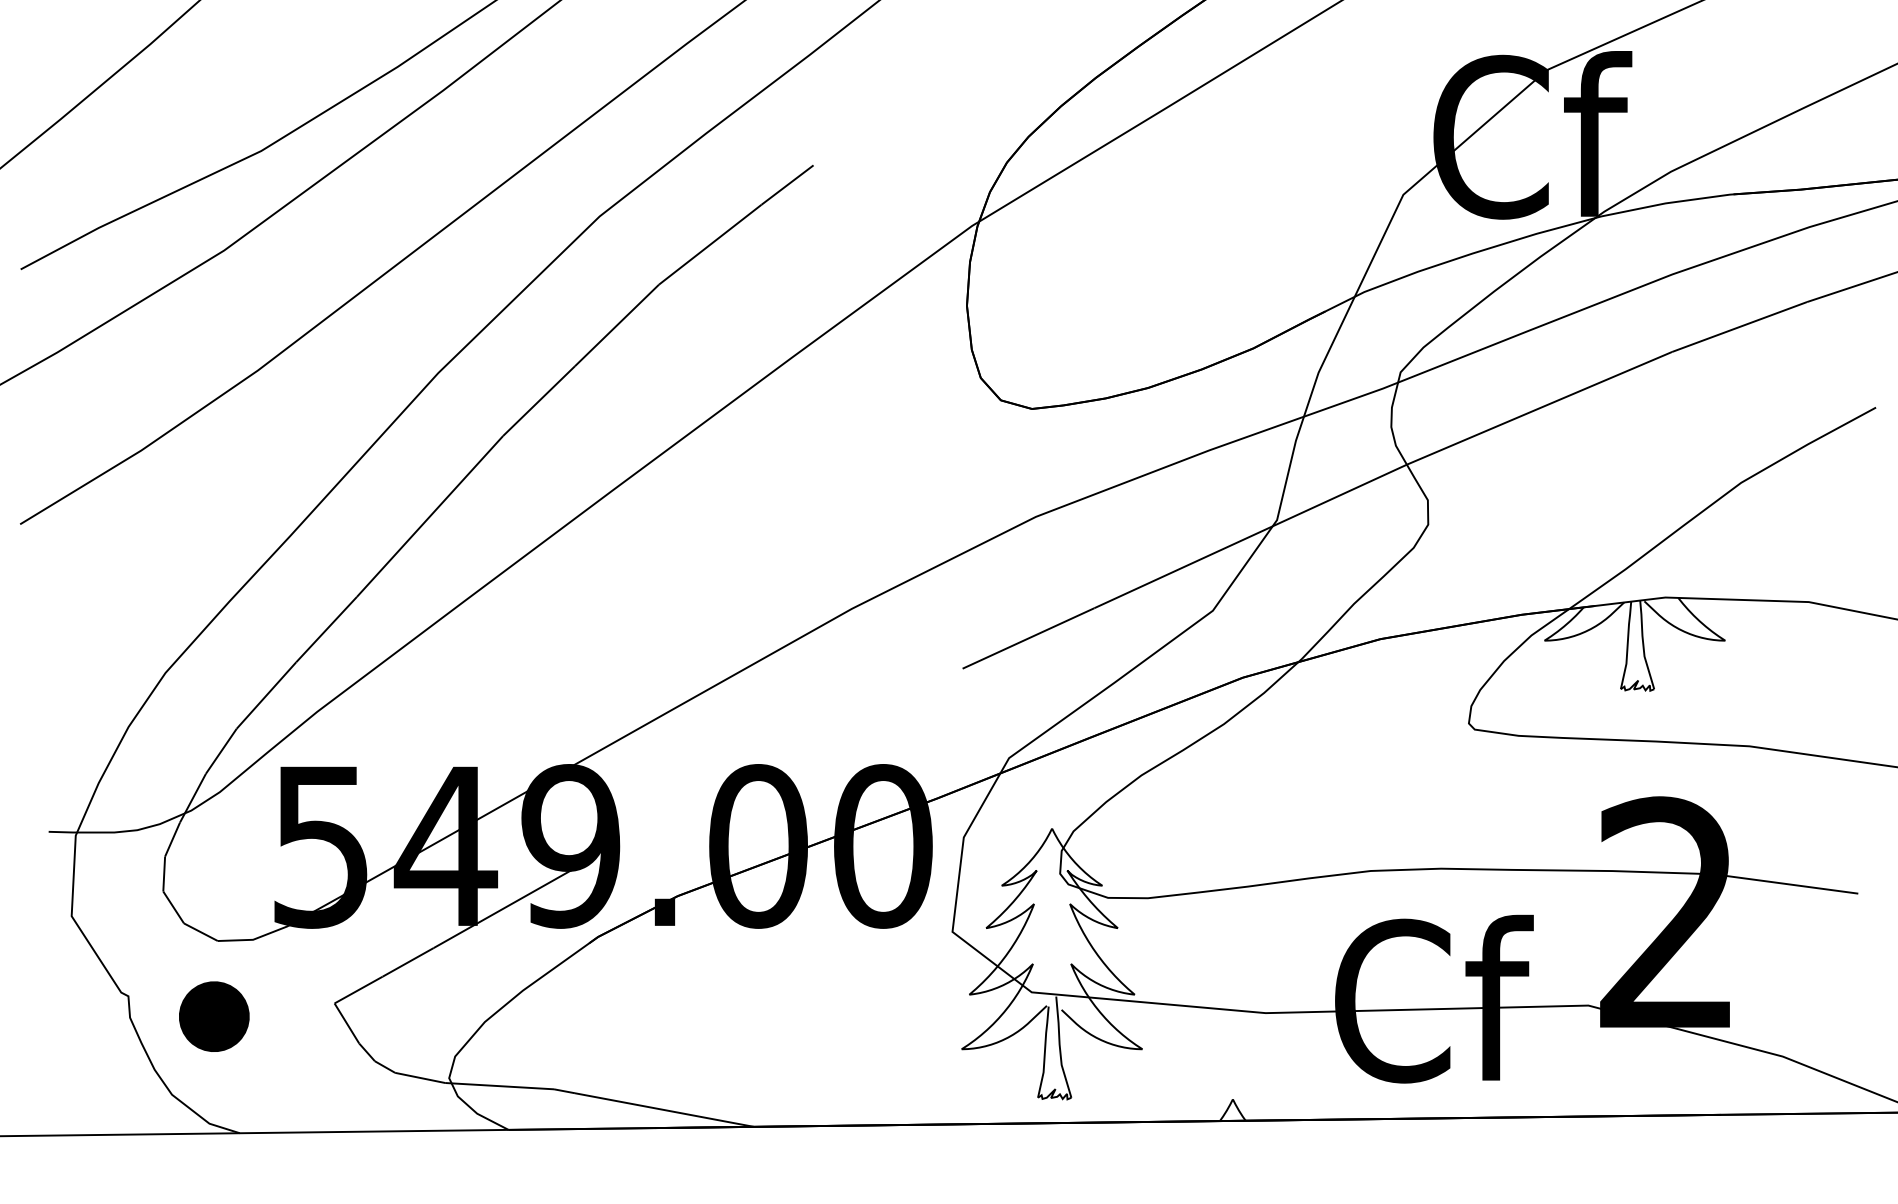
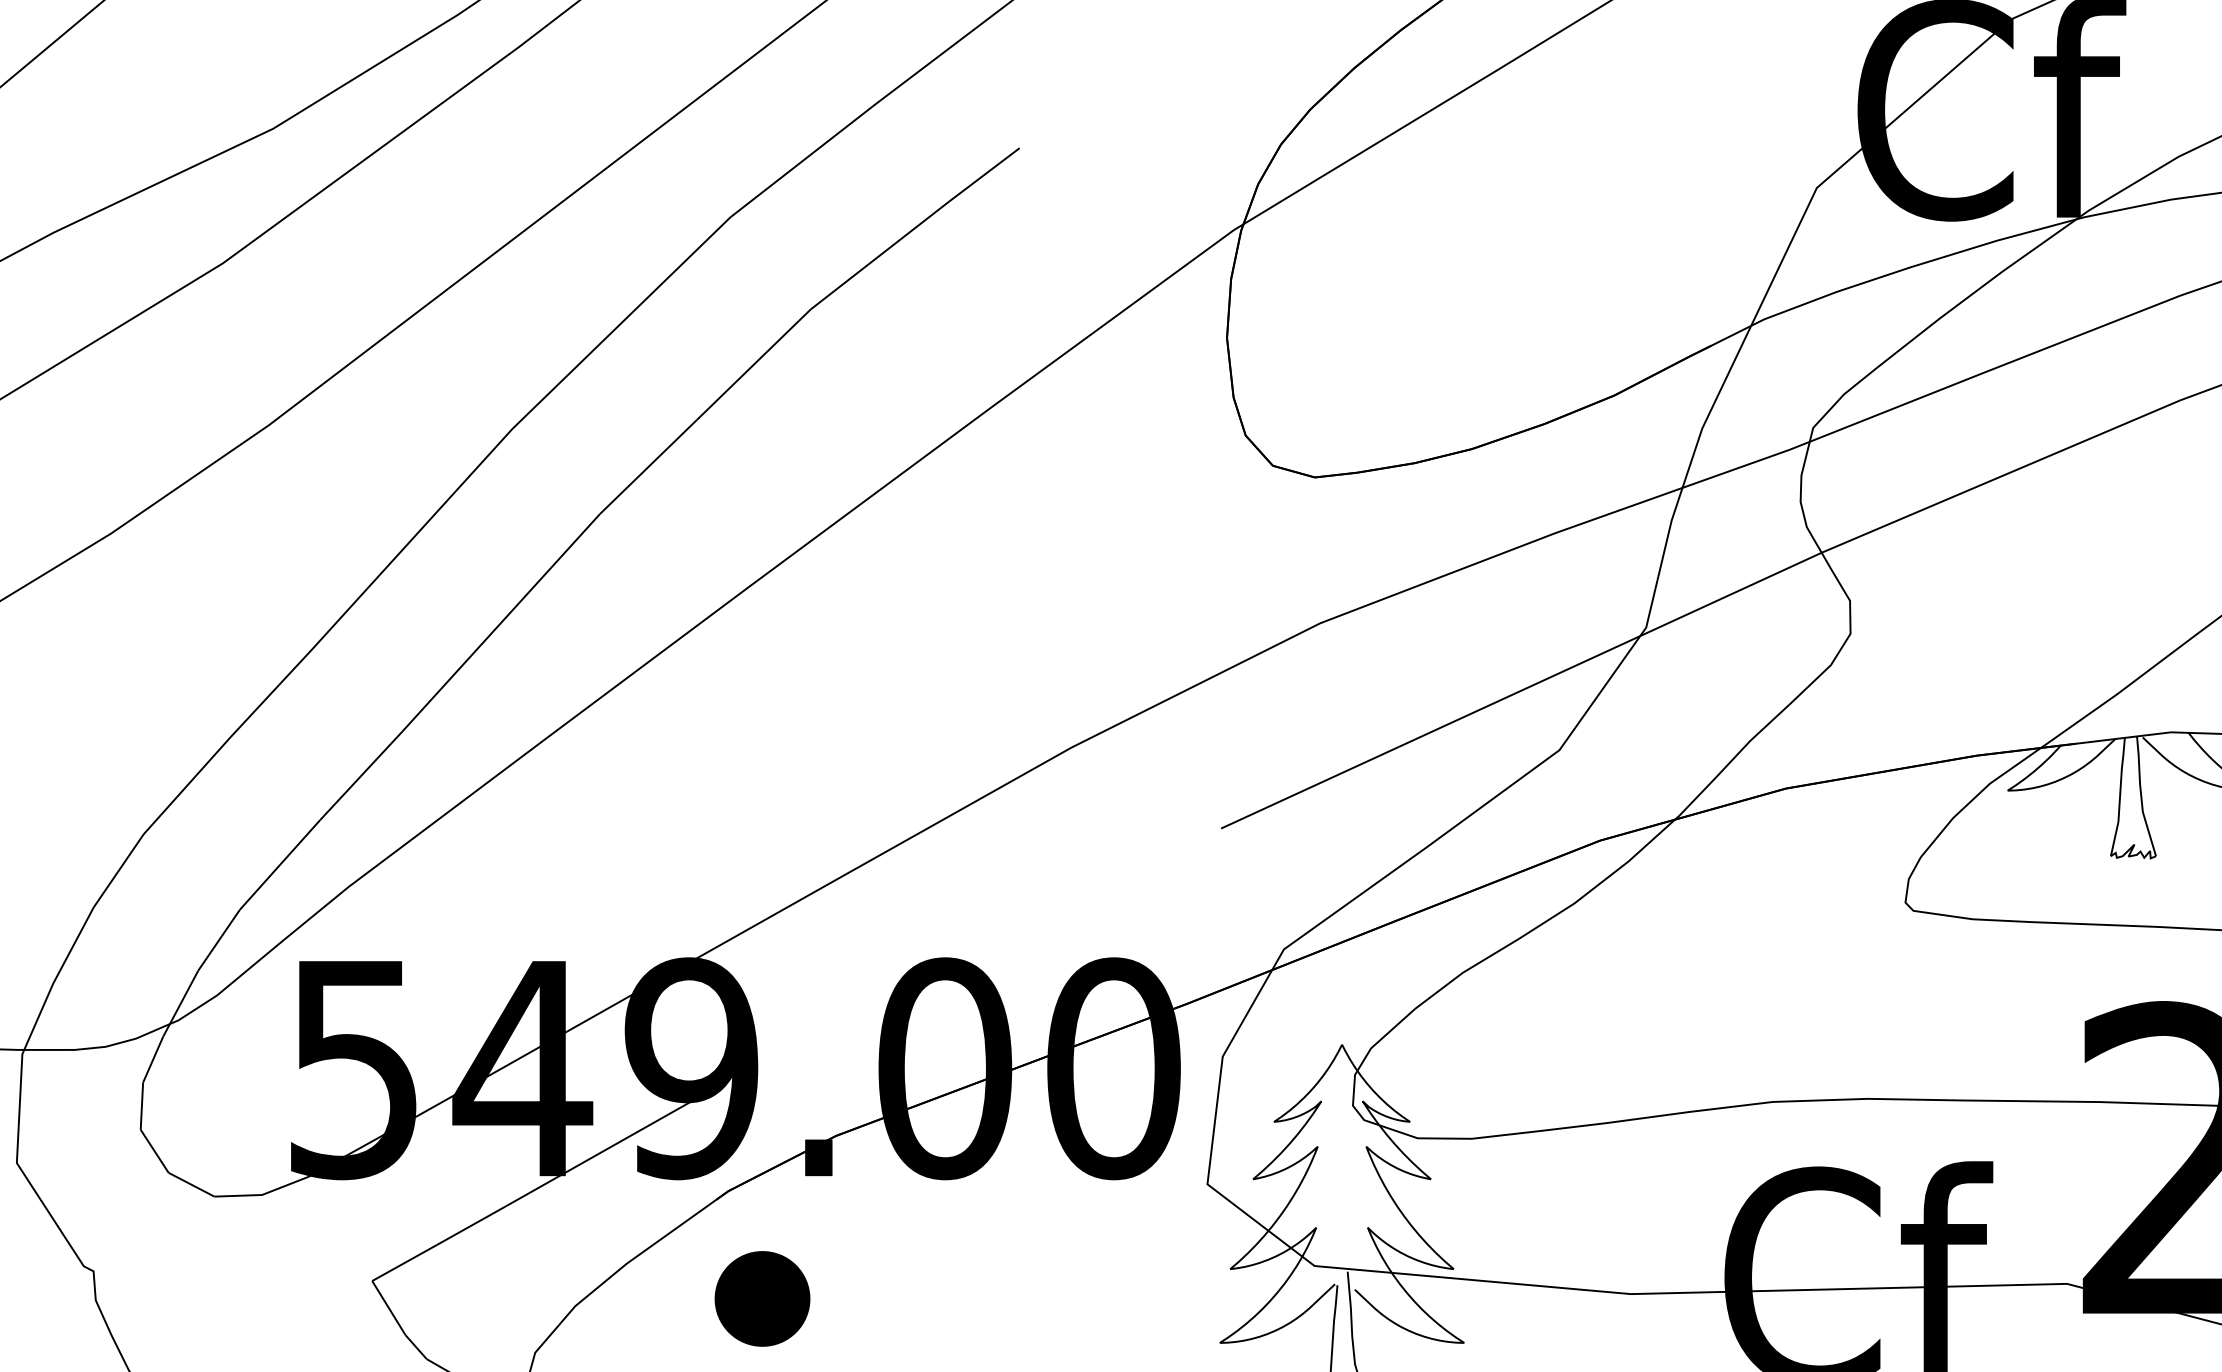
part: (214, 1016) -> (762, 1298), moved

